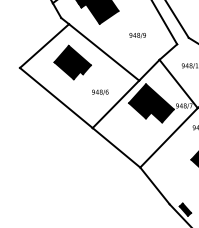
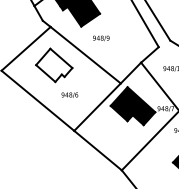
text: (137, 35) -> (101, 38), moved
fill: (72, 62) -> (54, 65), removed
text: (100, 92) -> (70, 95), moved

